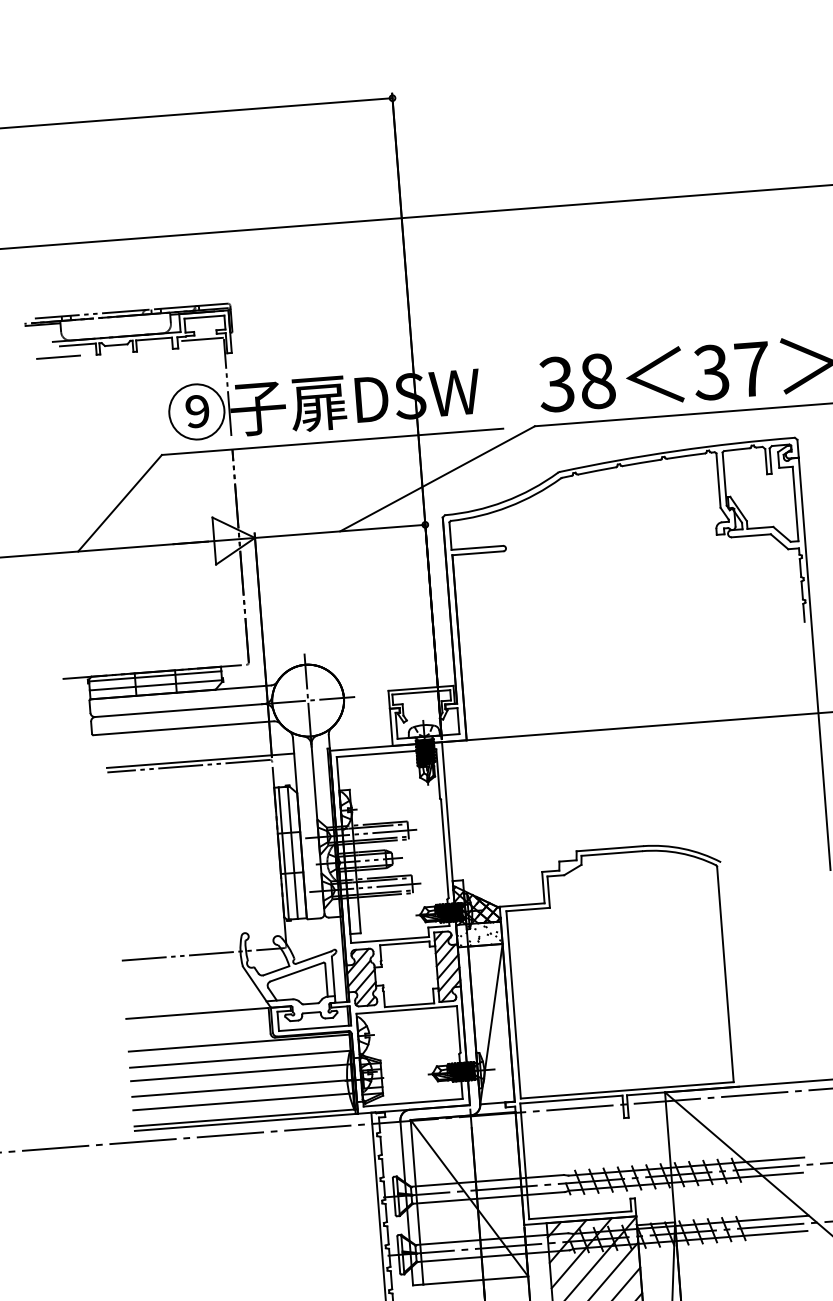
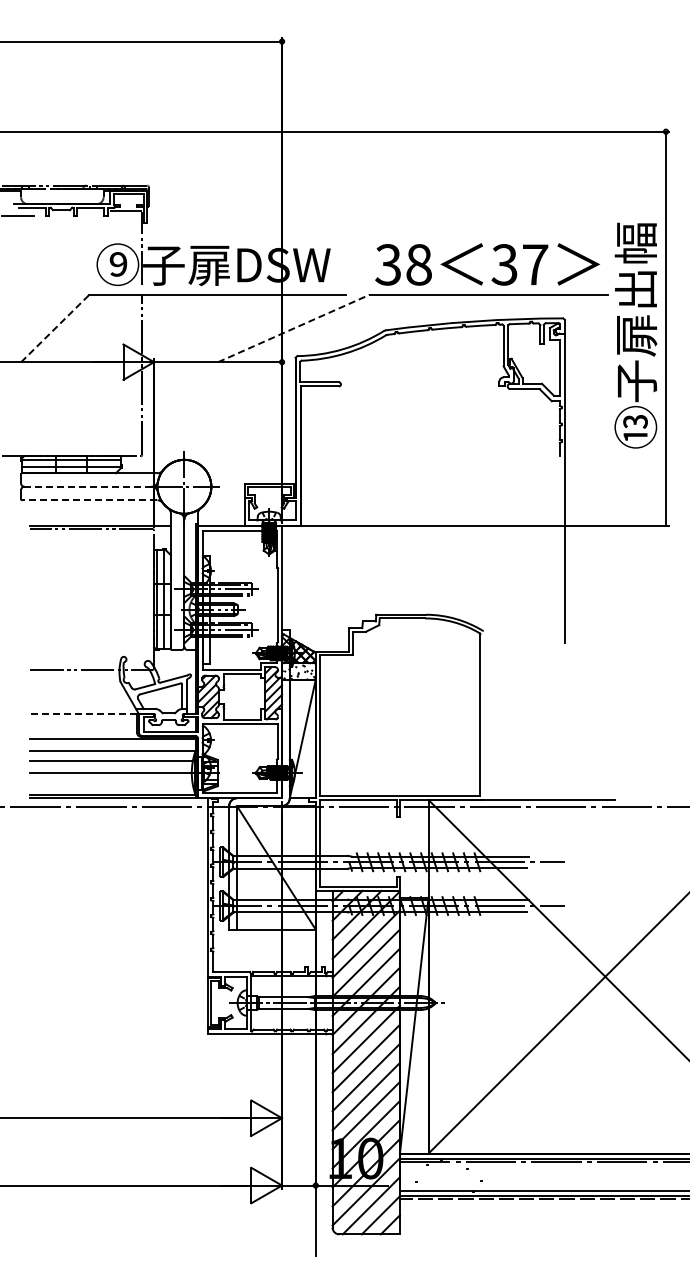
line: (437, 478) -> (293, 328), solid -> dashed
line: (120, 503) -> (55, 328), solid -> dashed
line: (180, 710) -> (88, 486), solid -> dashed
line: (183, 728) -> (89, 500), solid -> dashed
line: (197, 1013) -> (83, 714), solid -> dashed
line: (244, 1101) -> (113, 782), removed

